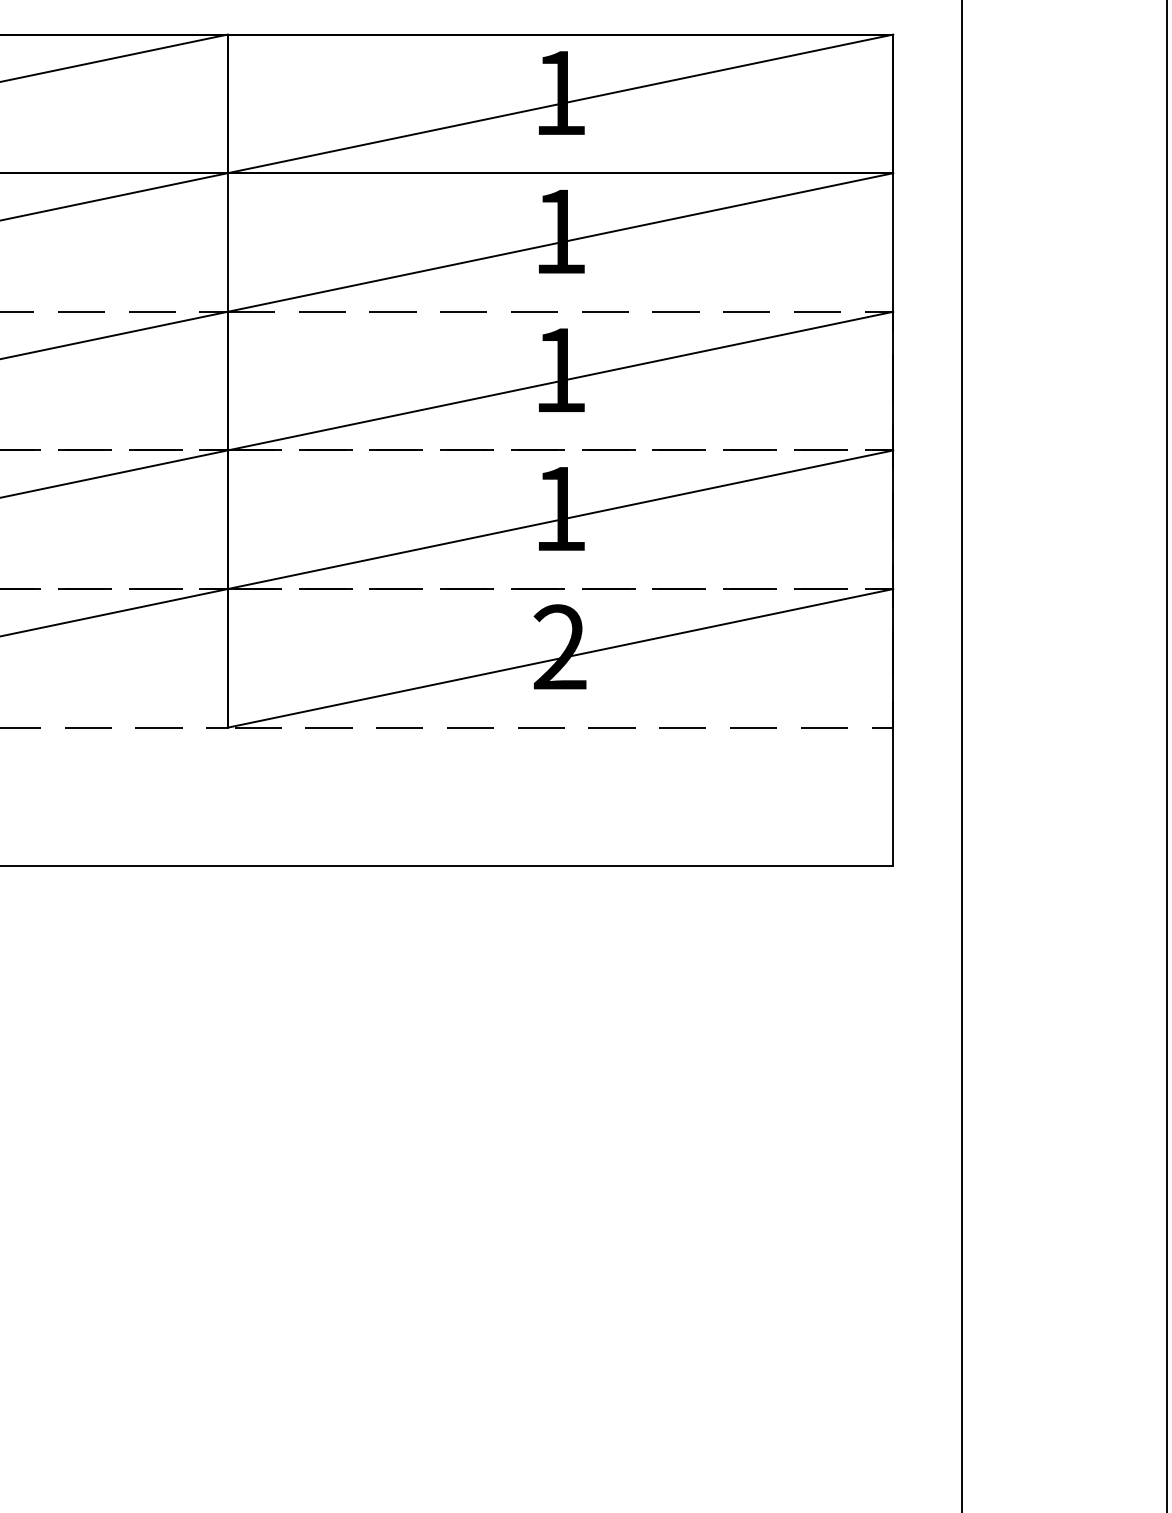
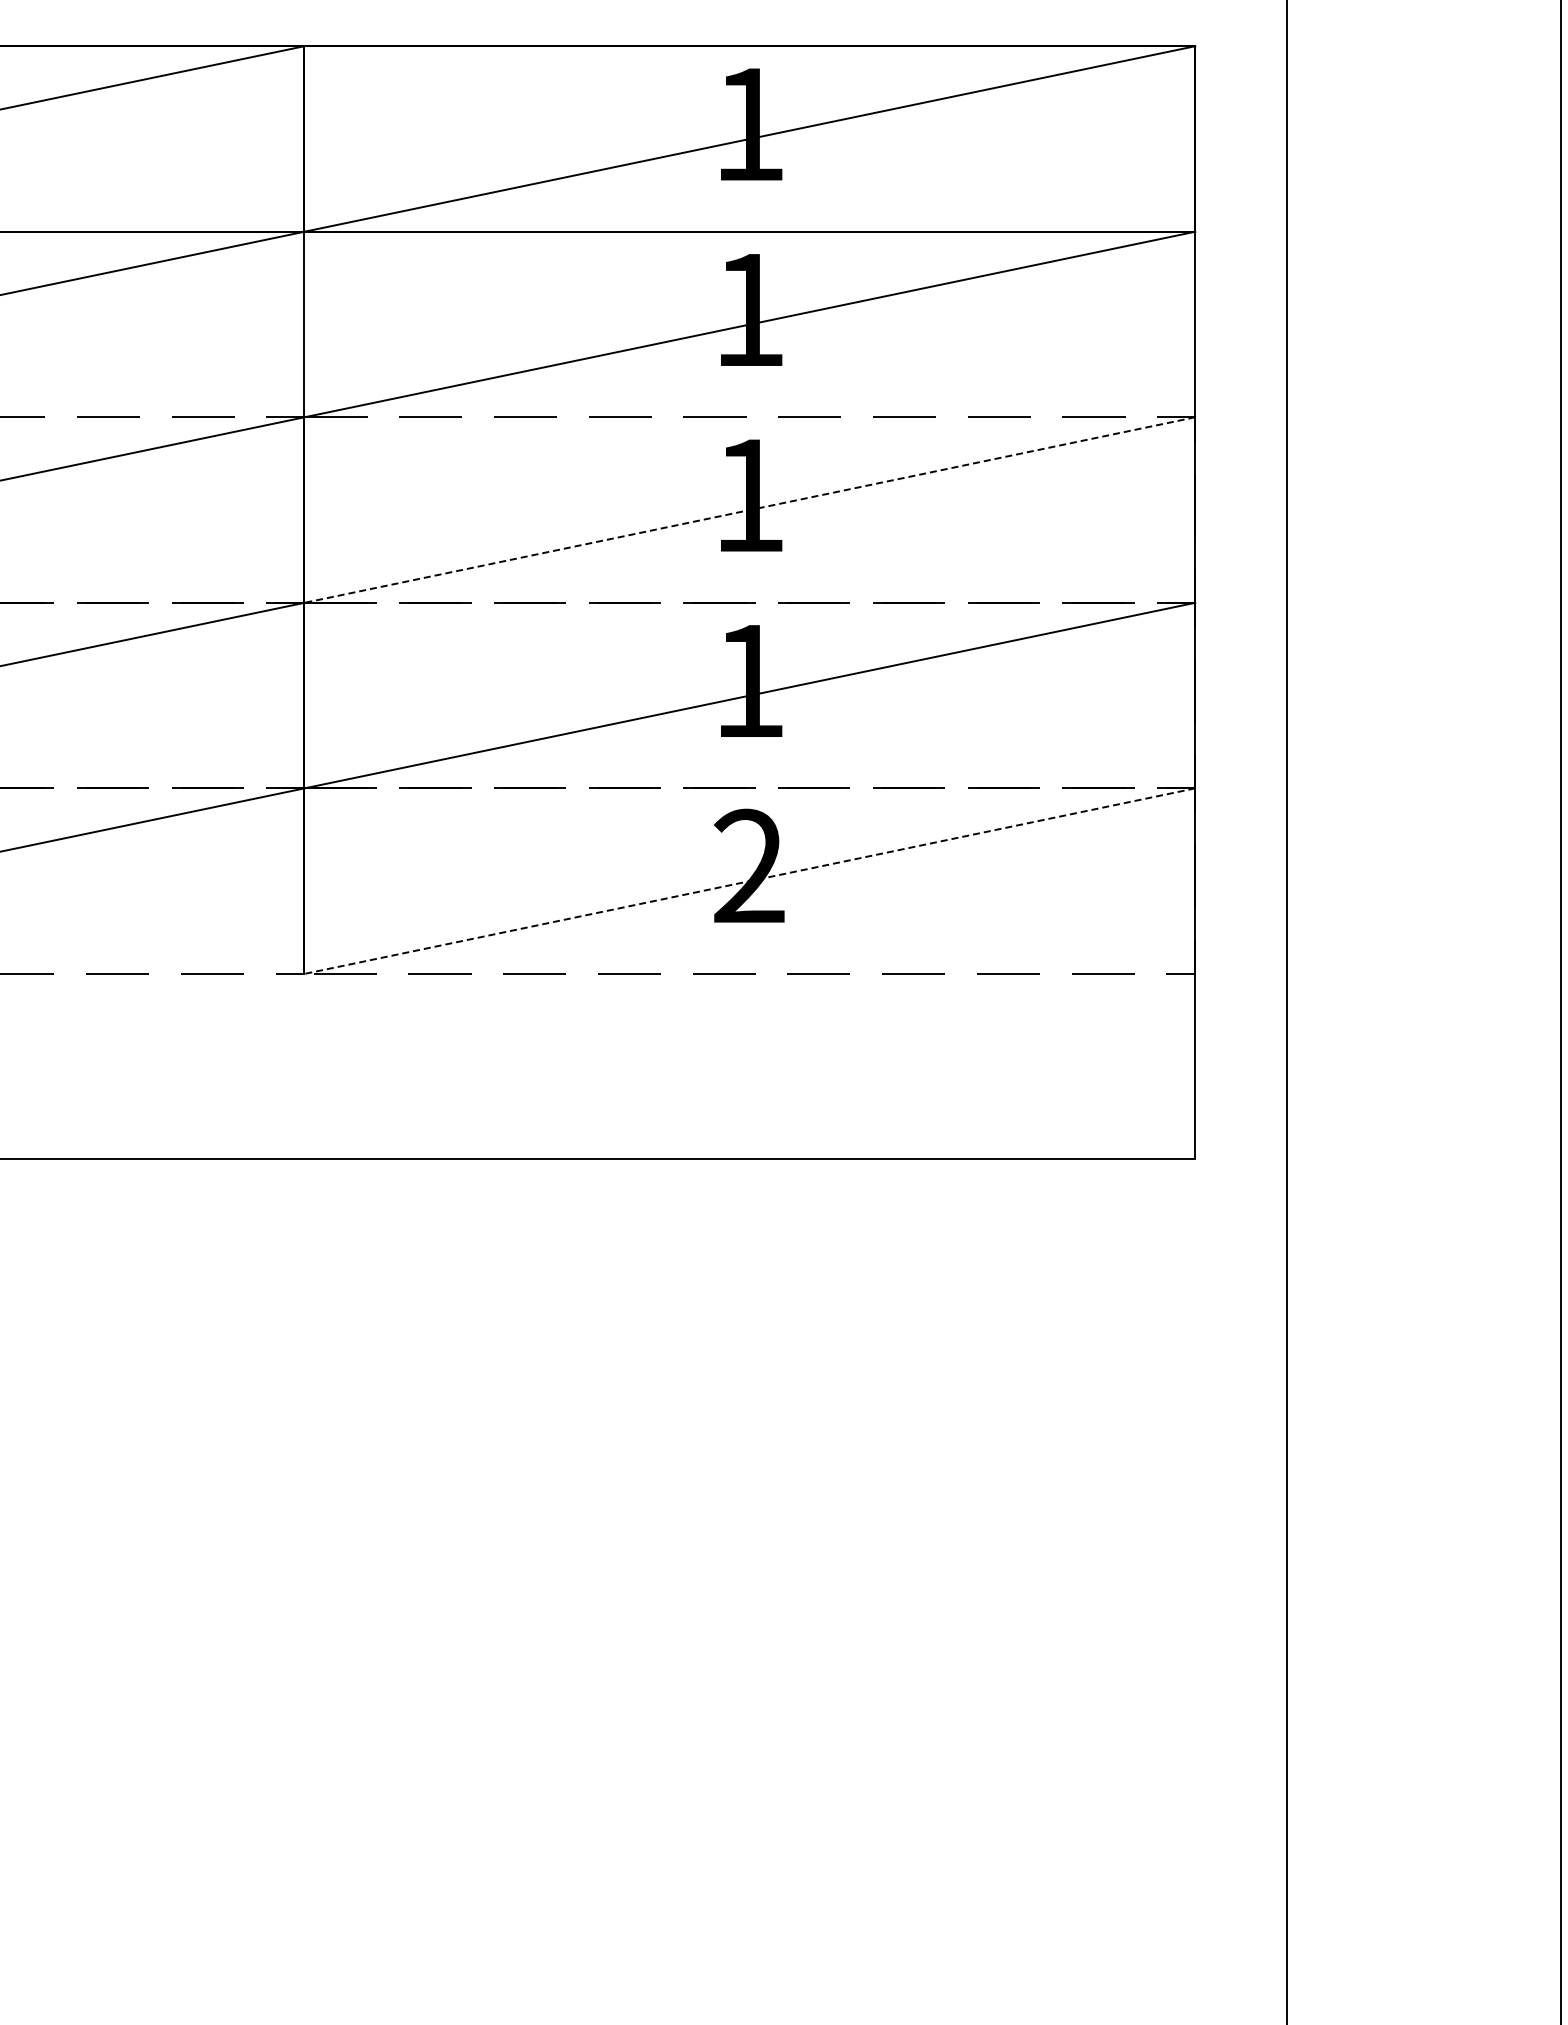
line: (560, 381) -> (749, 510), solid -> dashed
line: (560, 658) -> (749, 881), solid -> dashed

